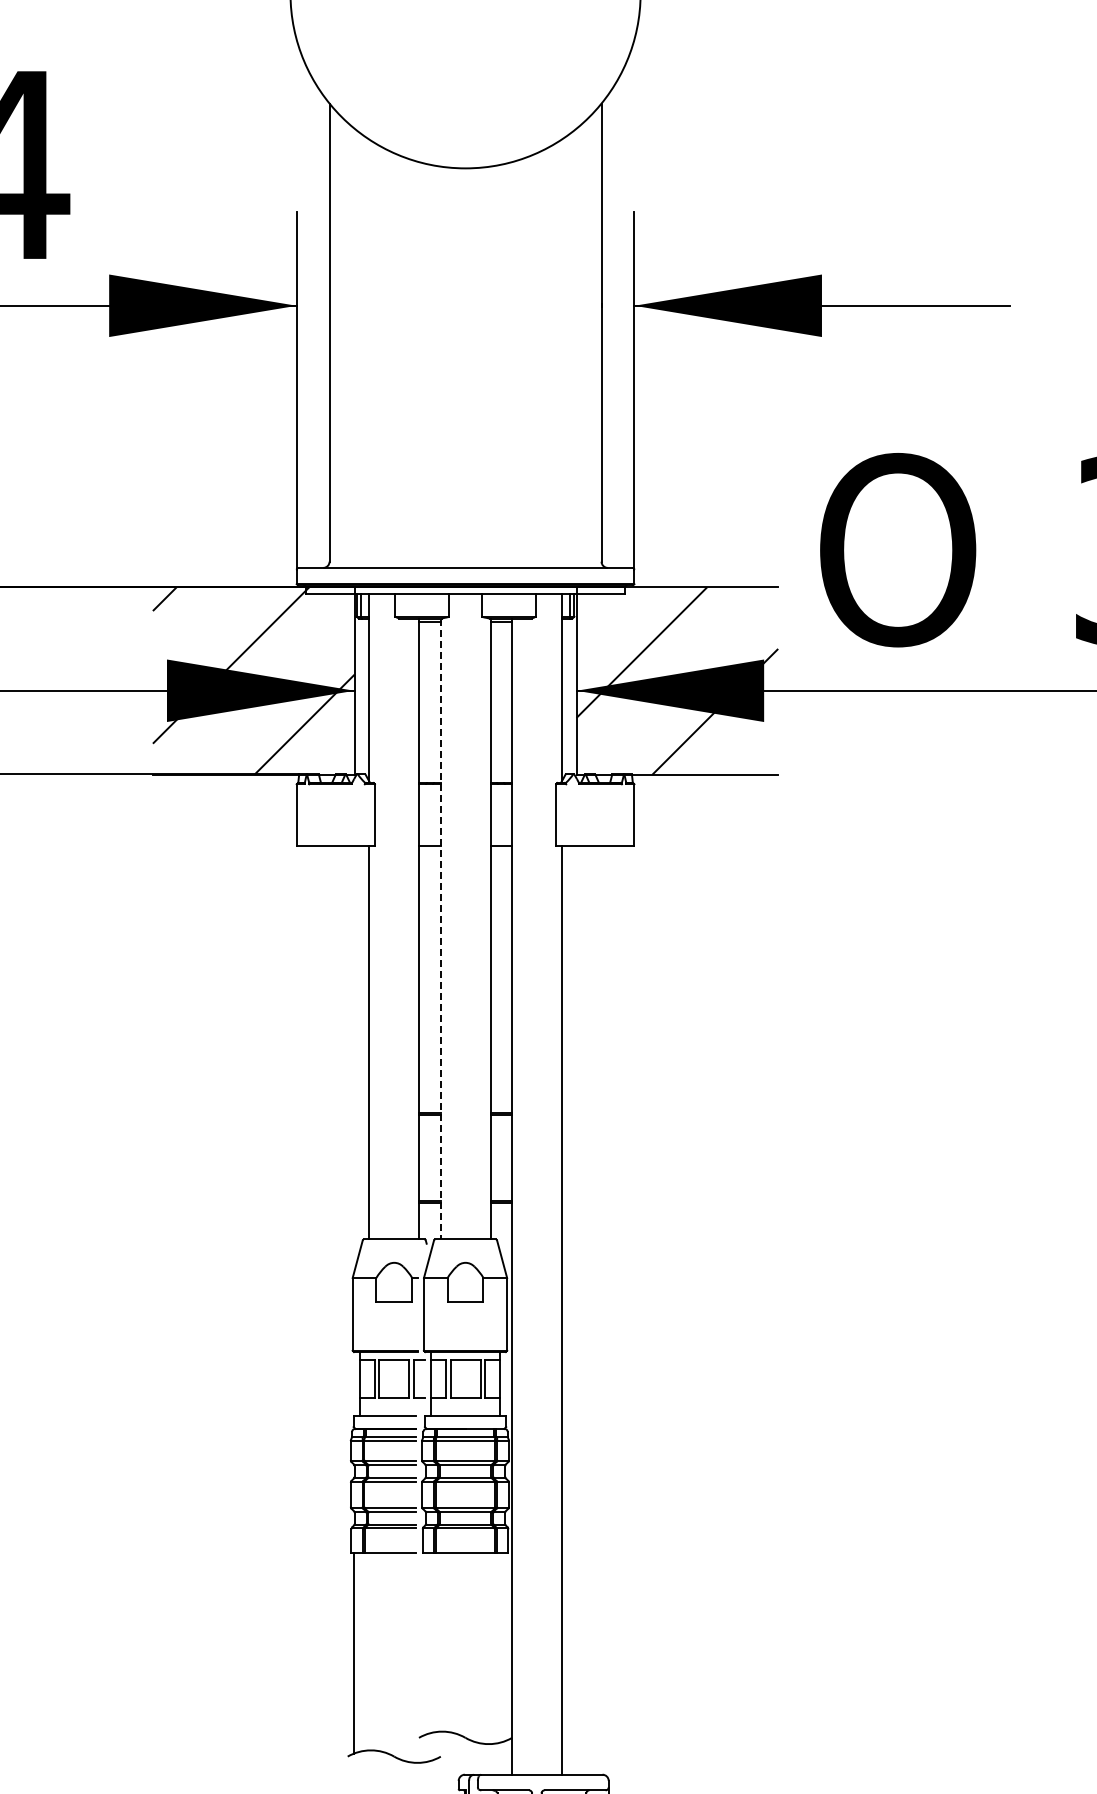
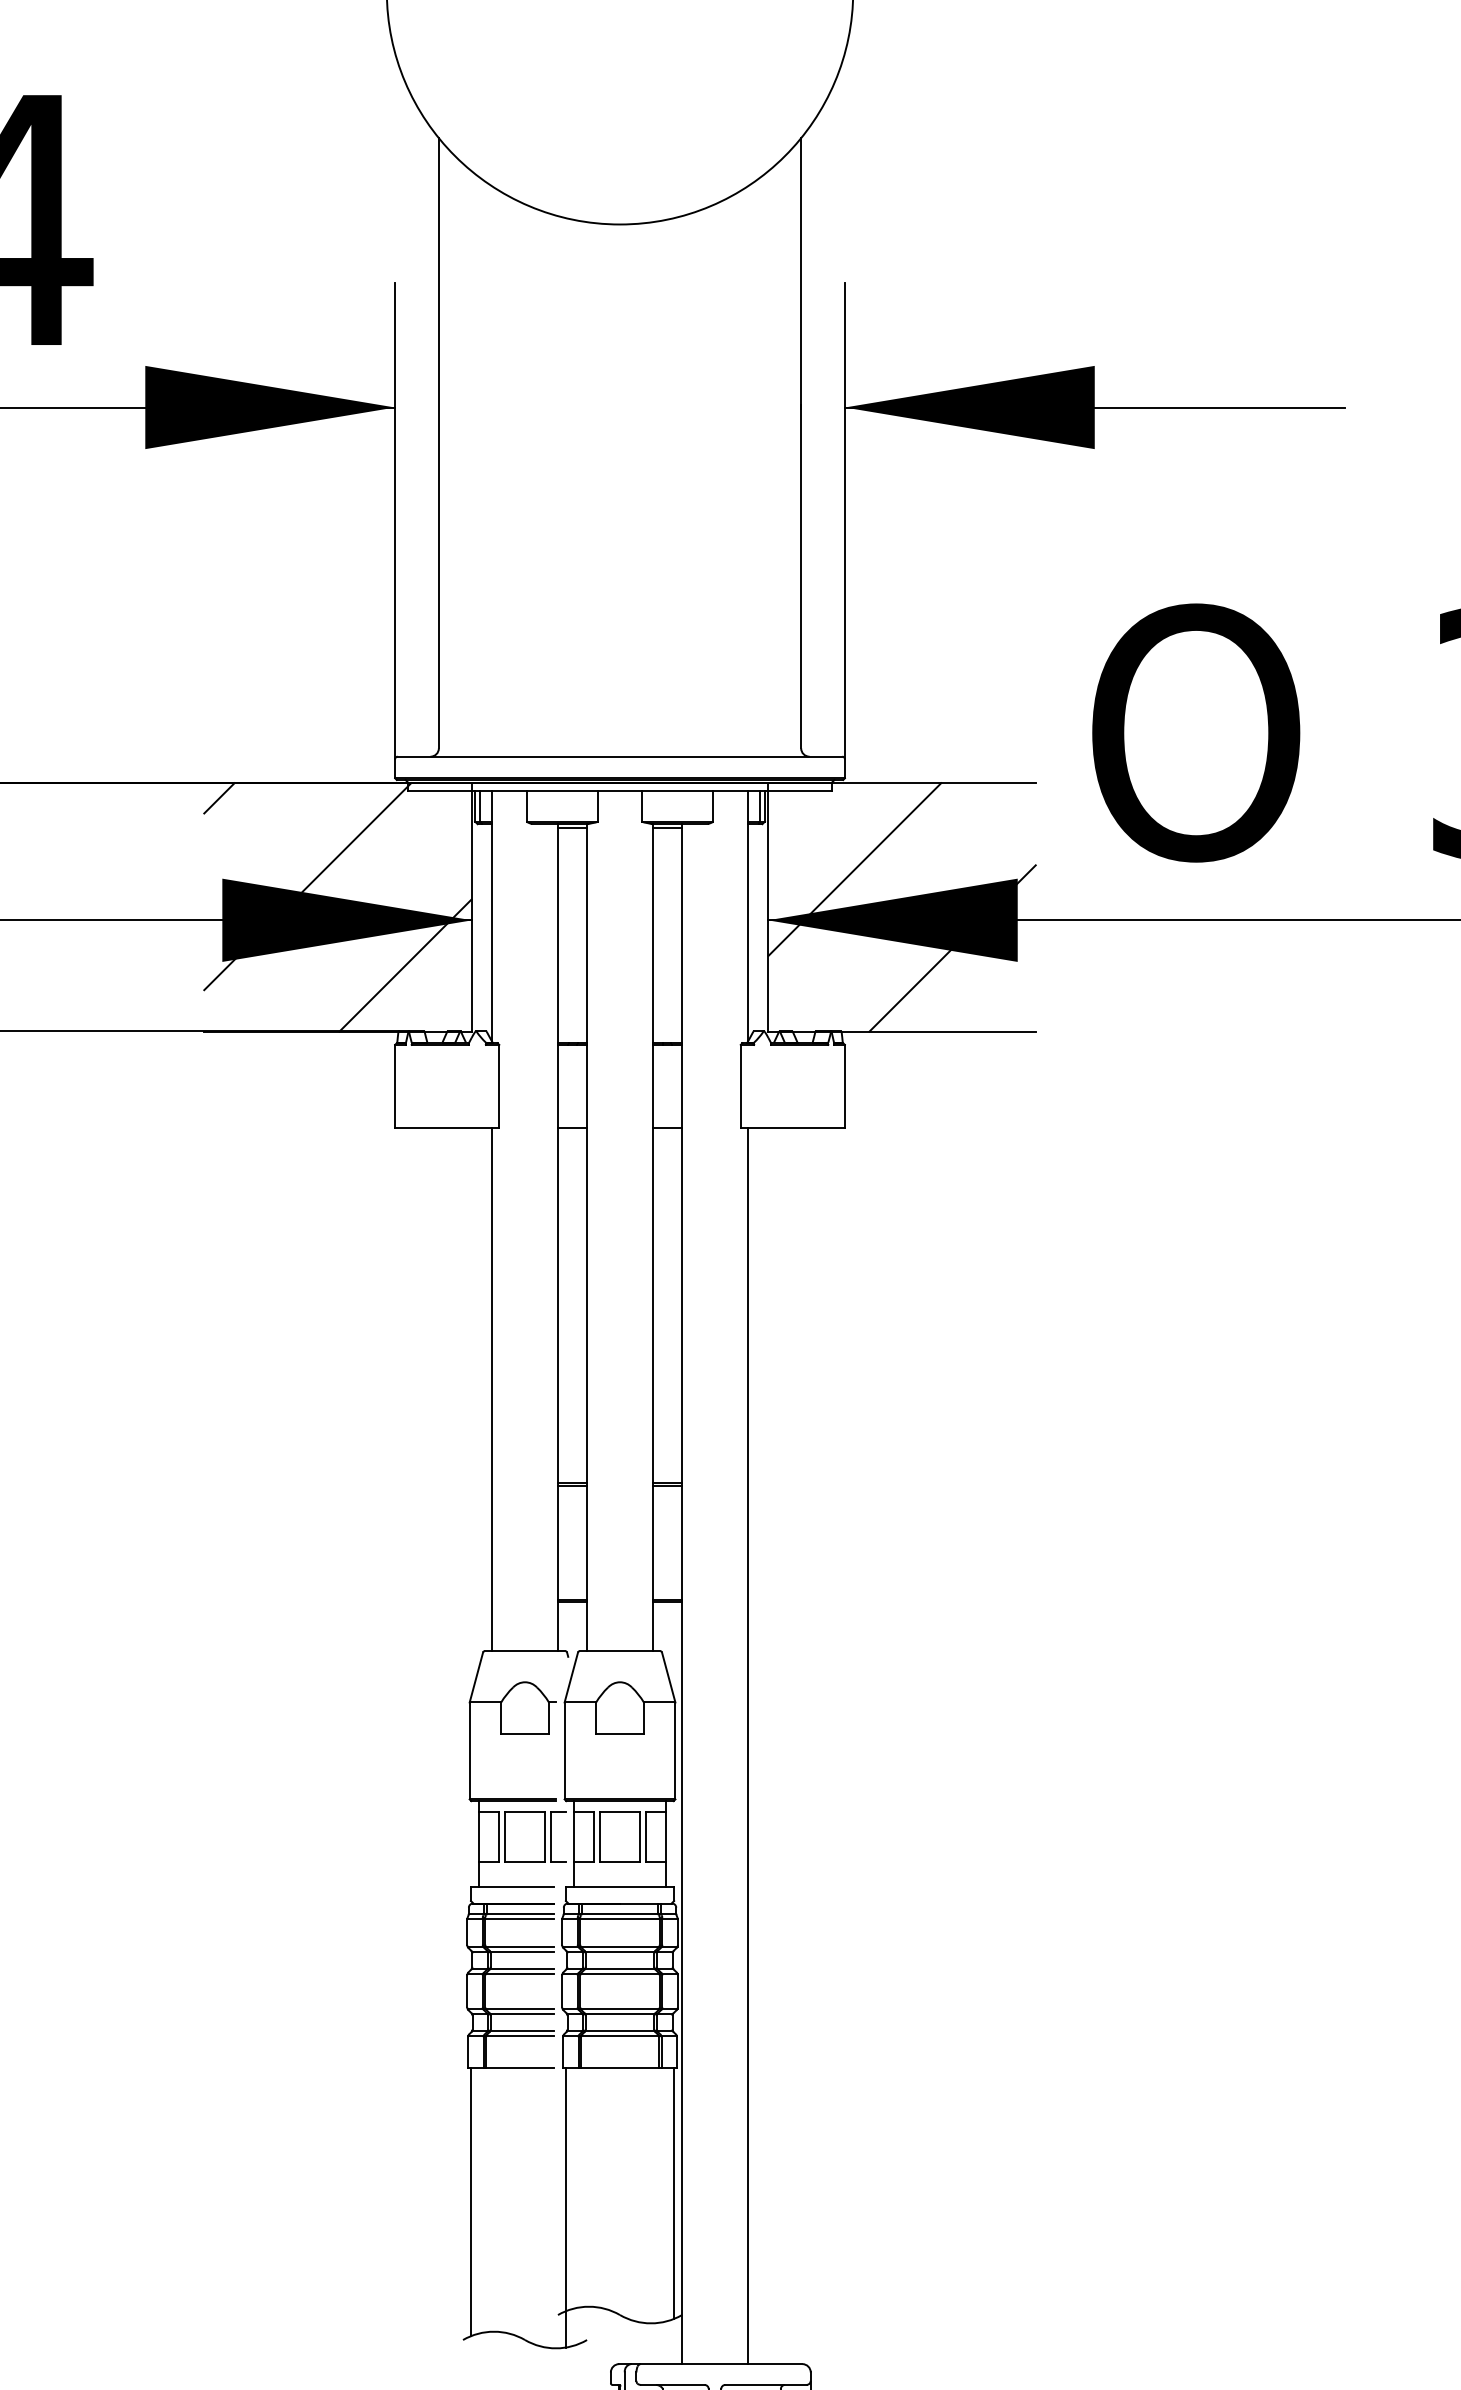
line: (440, 929) -> (586, 1238), dashed -> solid
line: (505, 1646) -> (673, 2193), added
line: (425, 1657) -> (566, 2207), added

